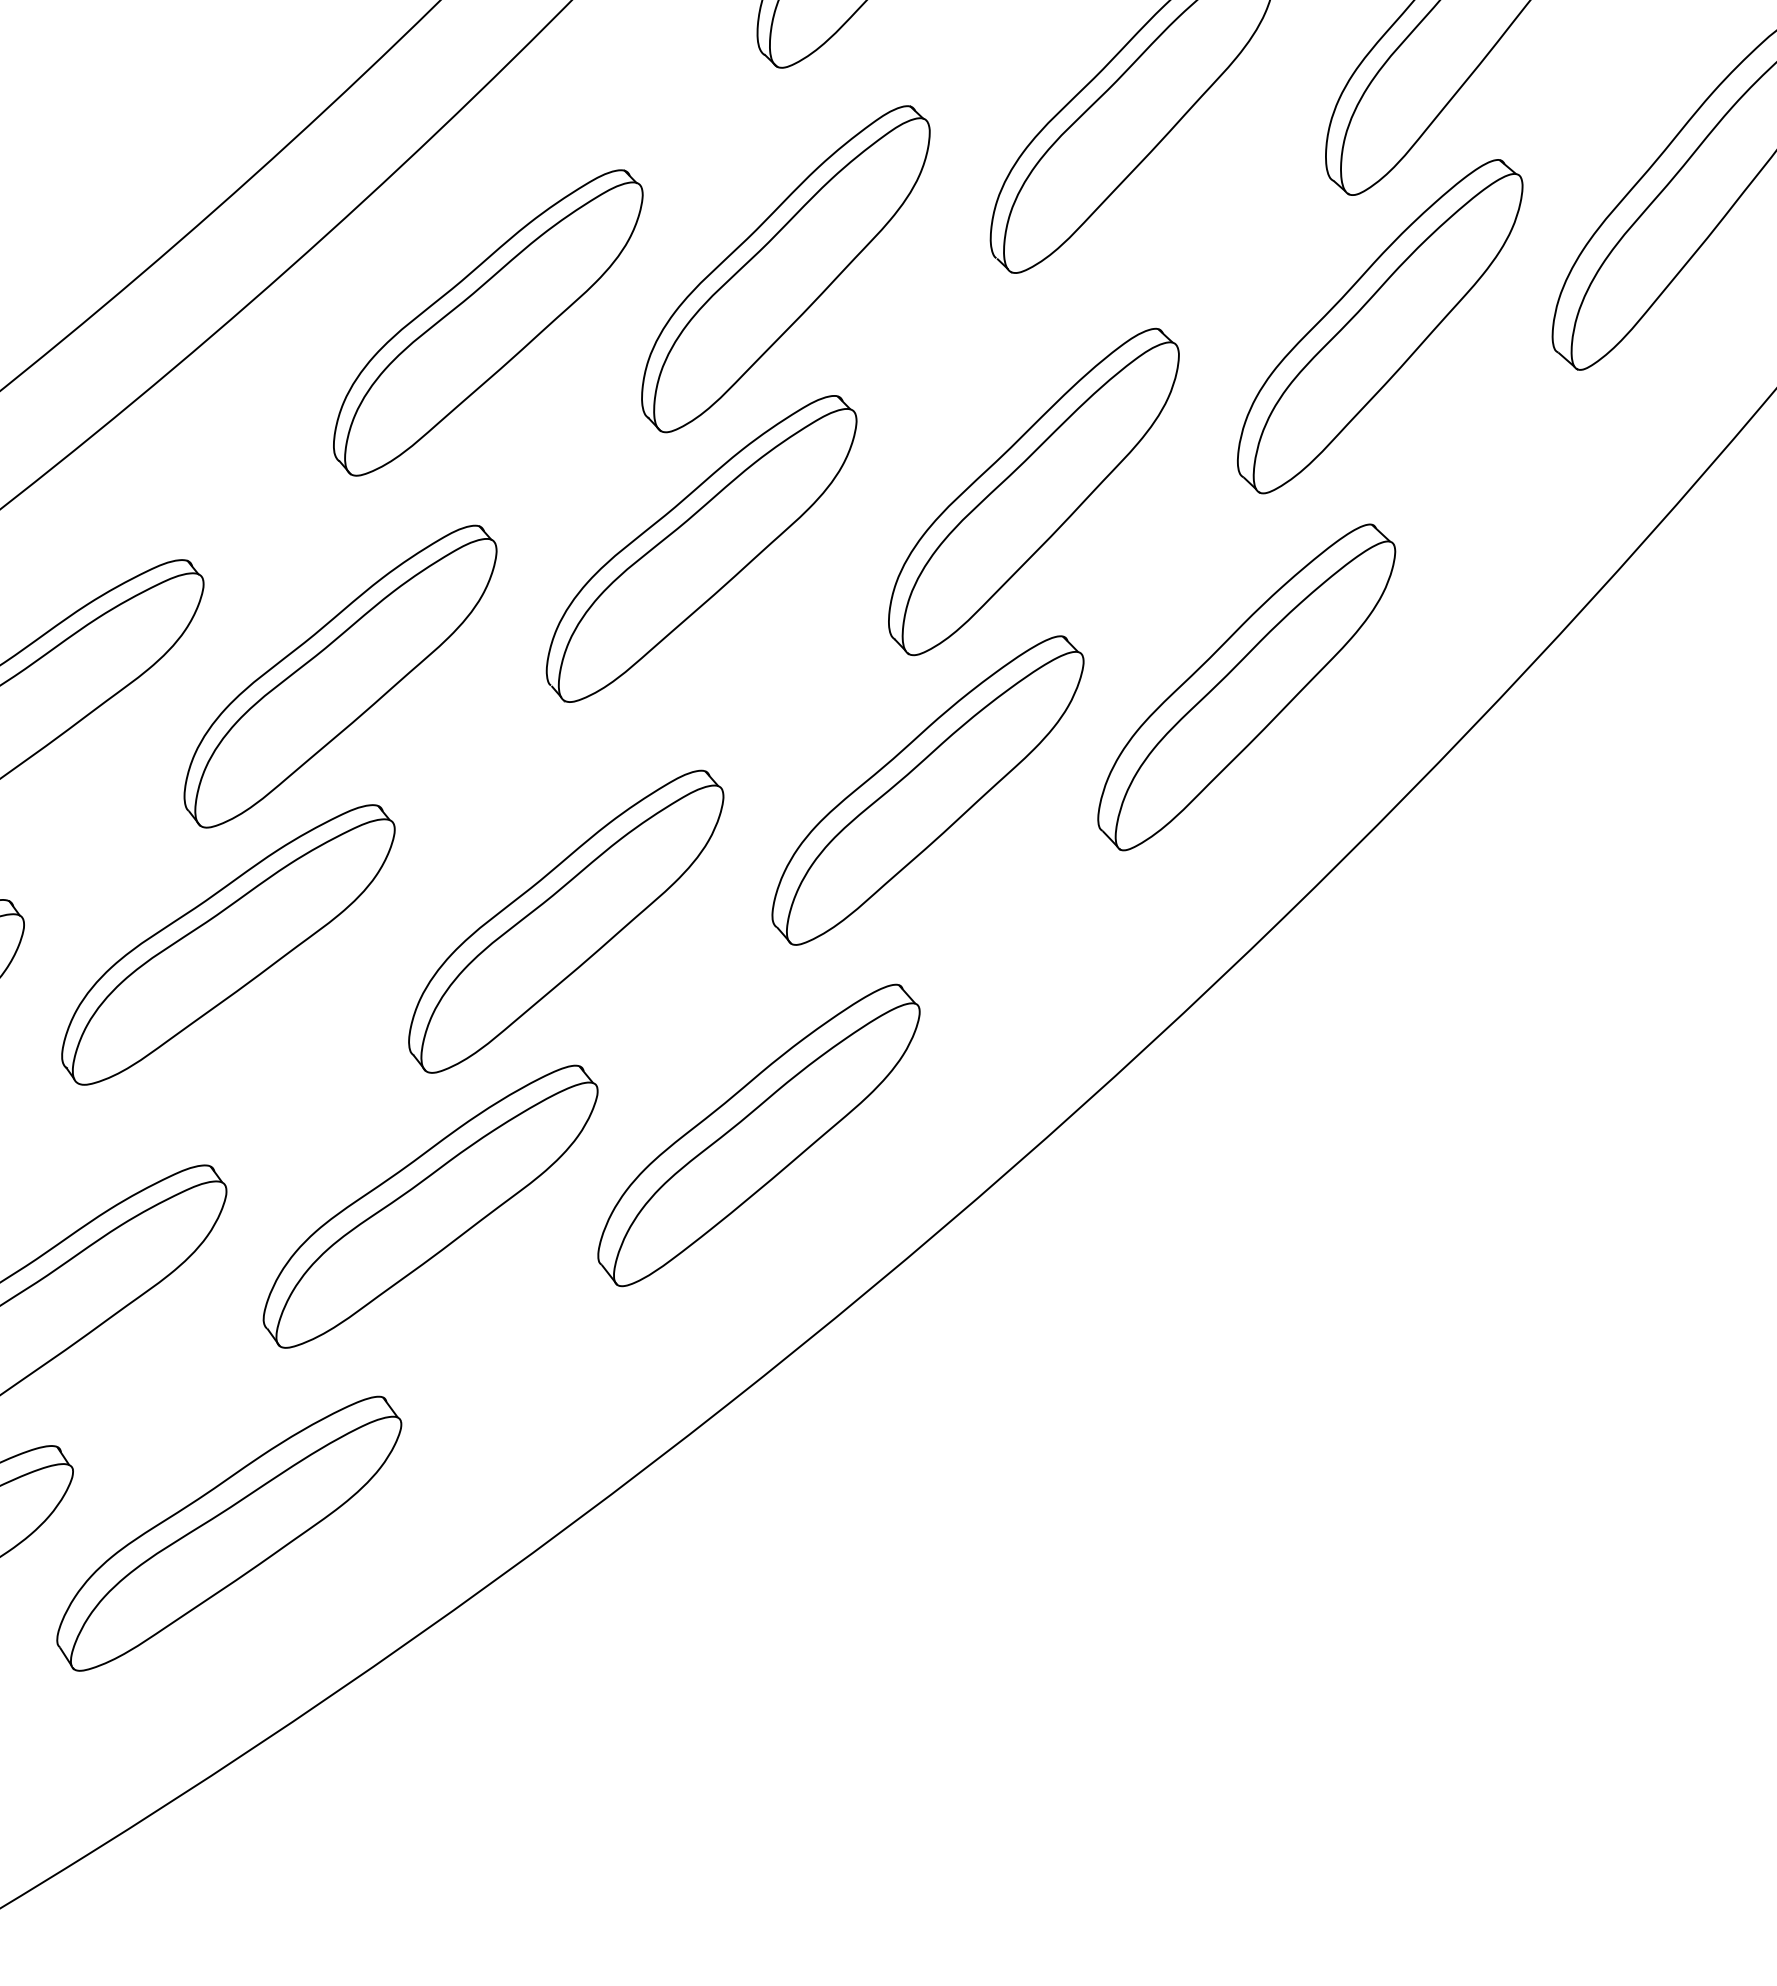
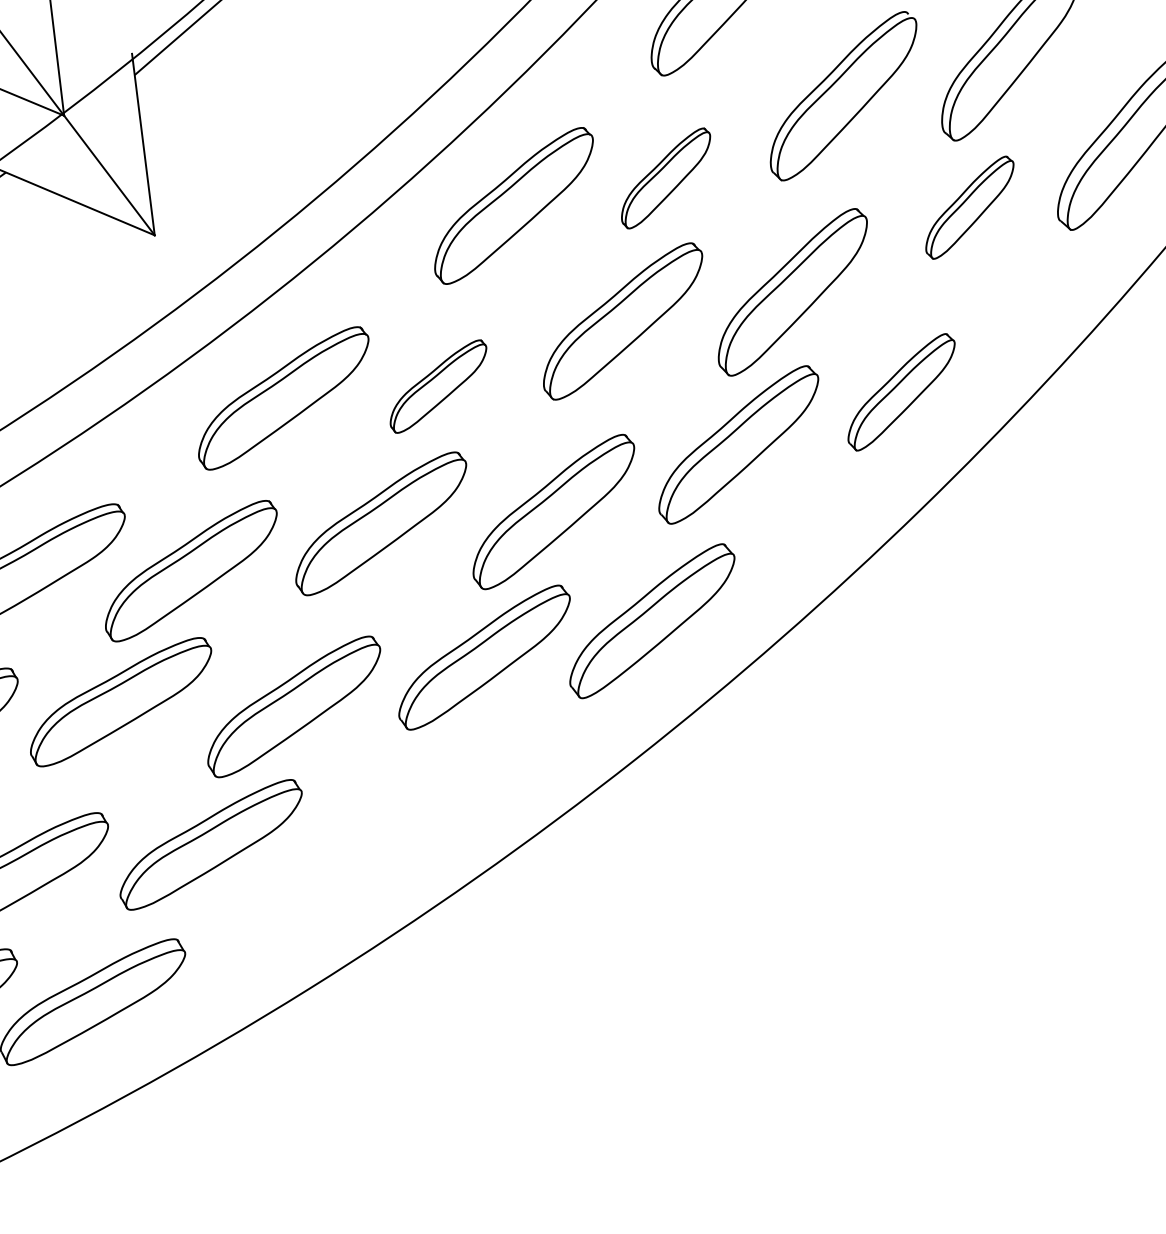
part: (784, 269) -> (665, 178), size x0.6
part: (1379, 325) -> (969, 207), size x0.6
part: (340, 676) -> (438, 386), size x0.6
part: (1246, 687) -> (901, 392), size x0.7
part: (228, 1533) -> (381, 824), removed

